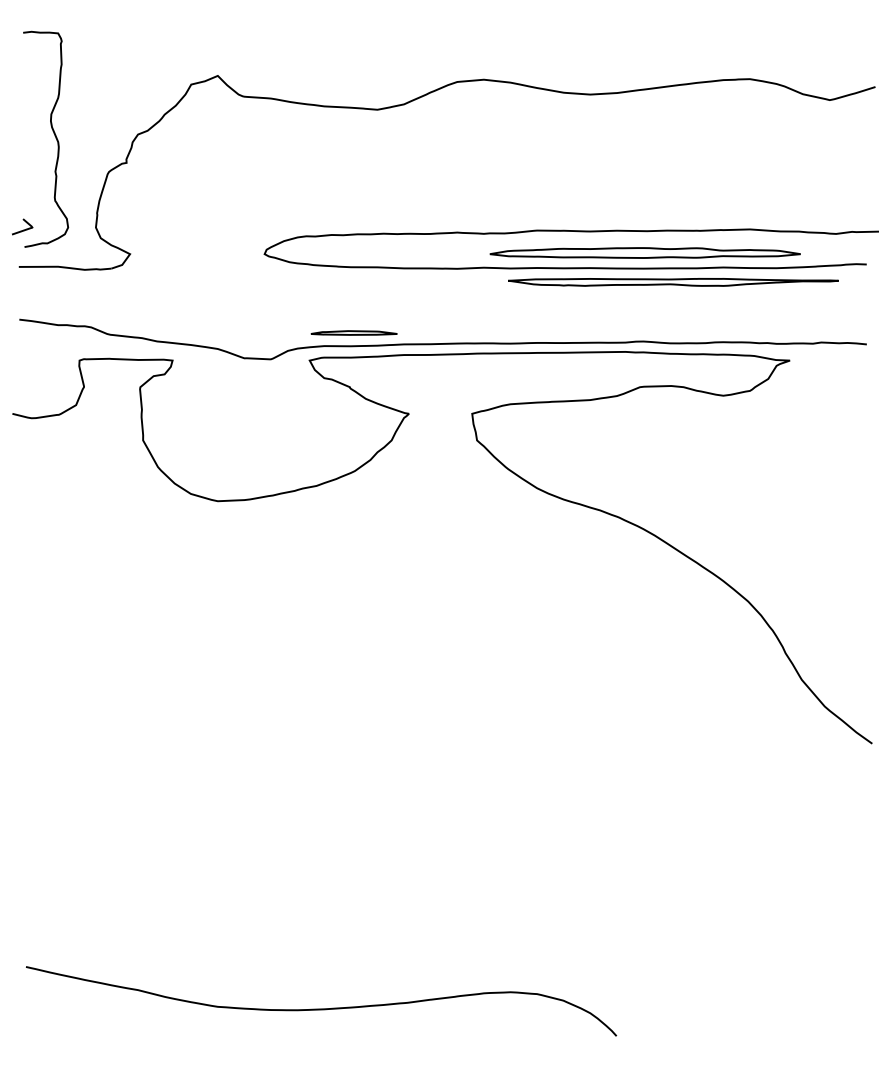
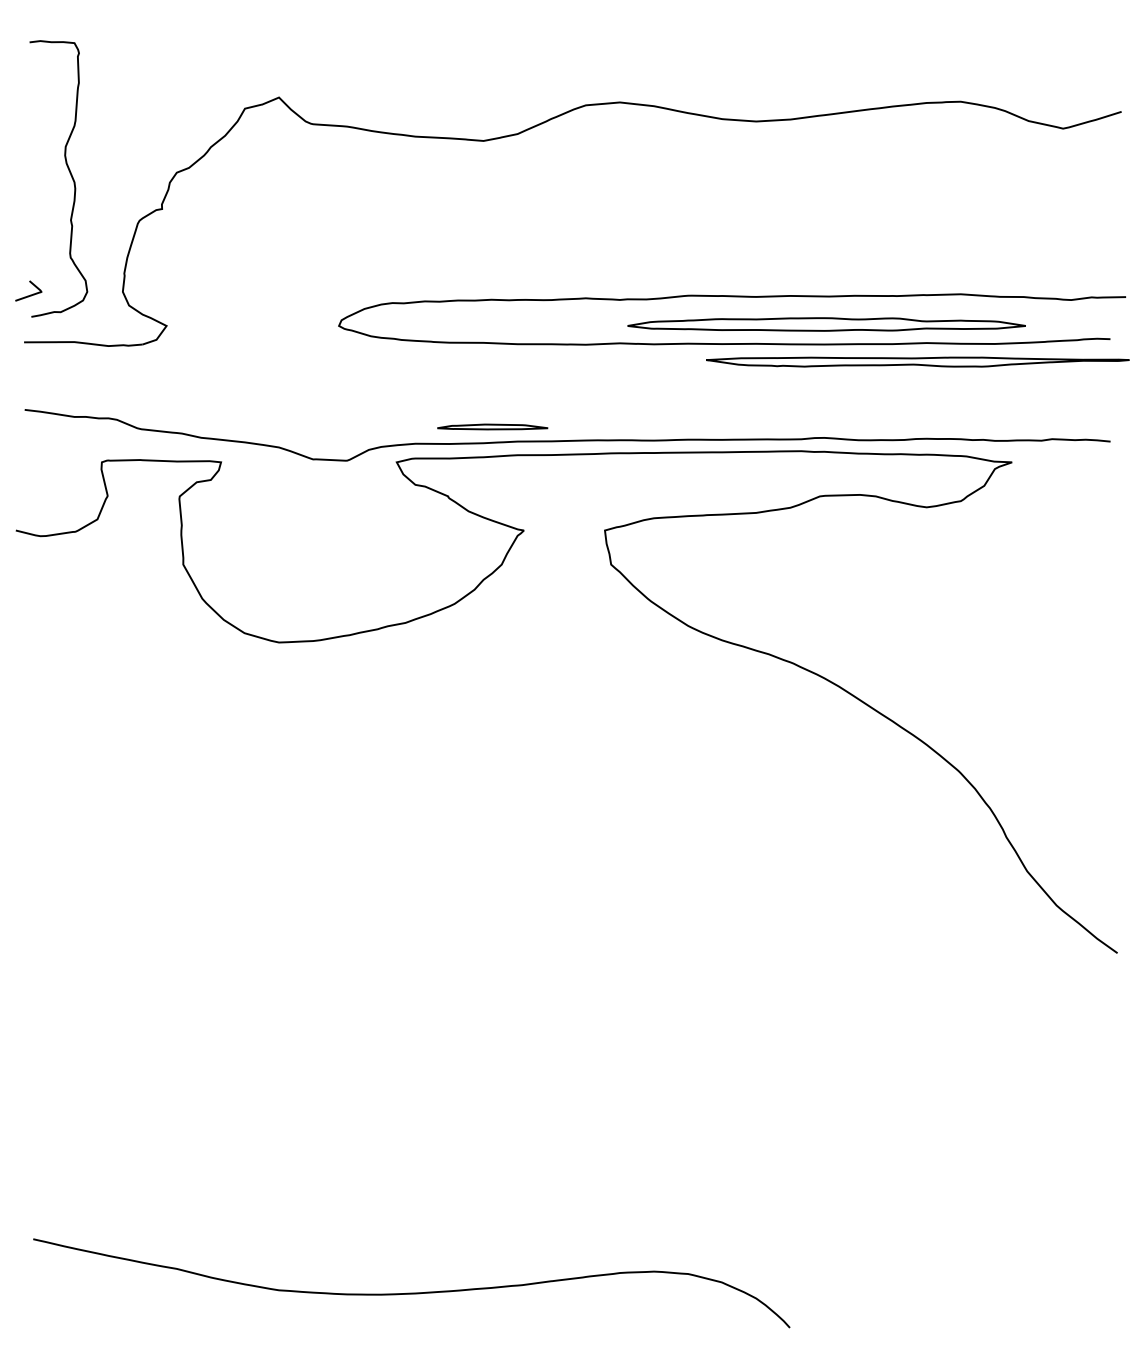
part: (673, 281) -> (917, 361), moved
part: (354, 332) -> (492, 426), moved

